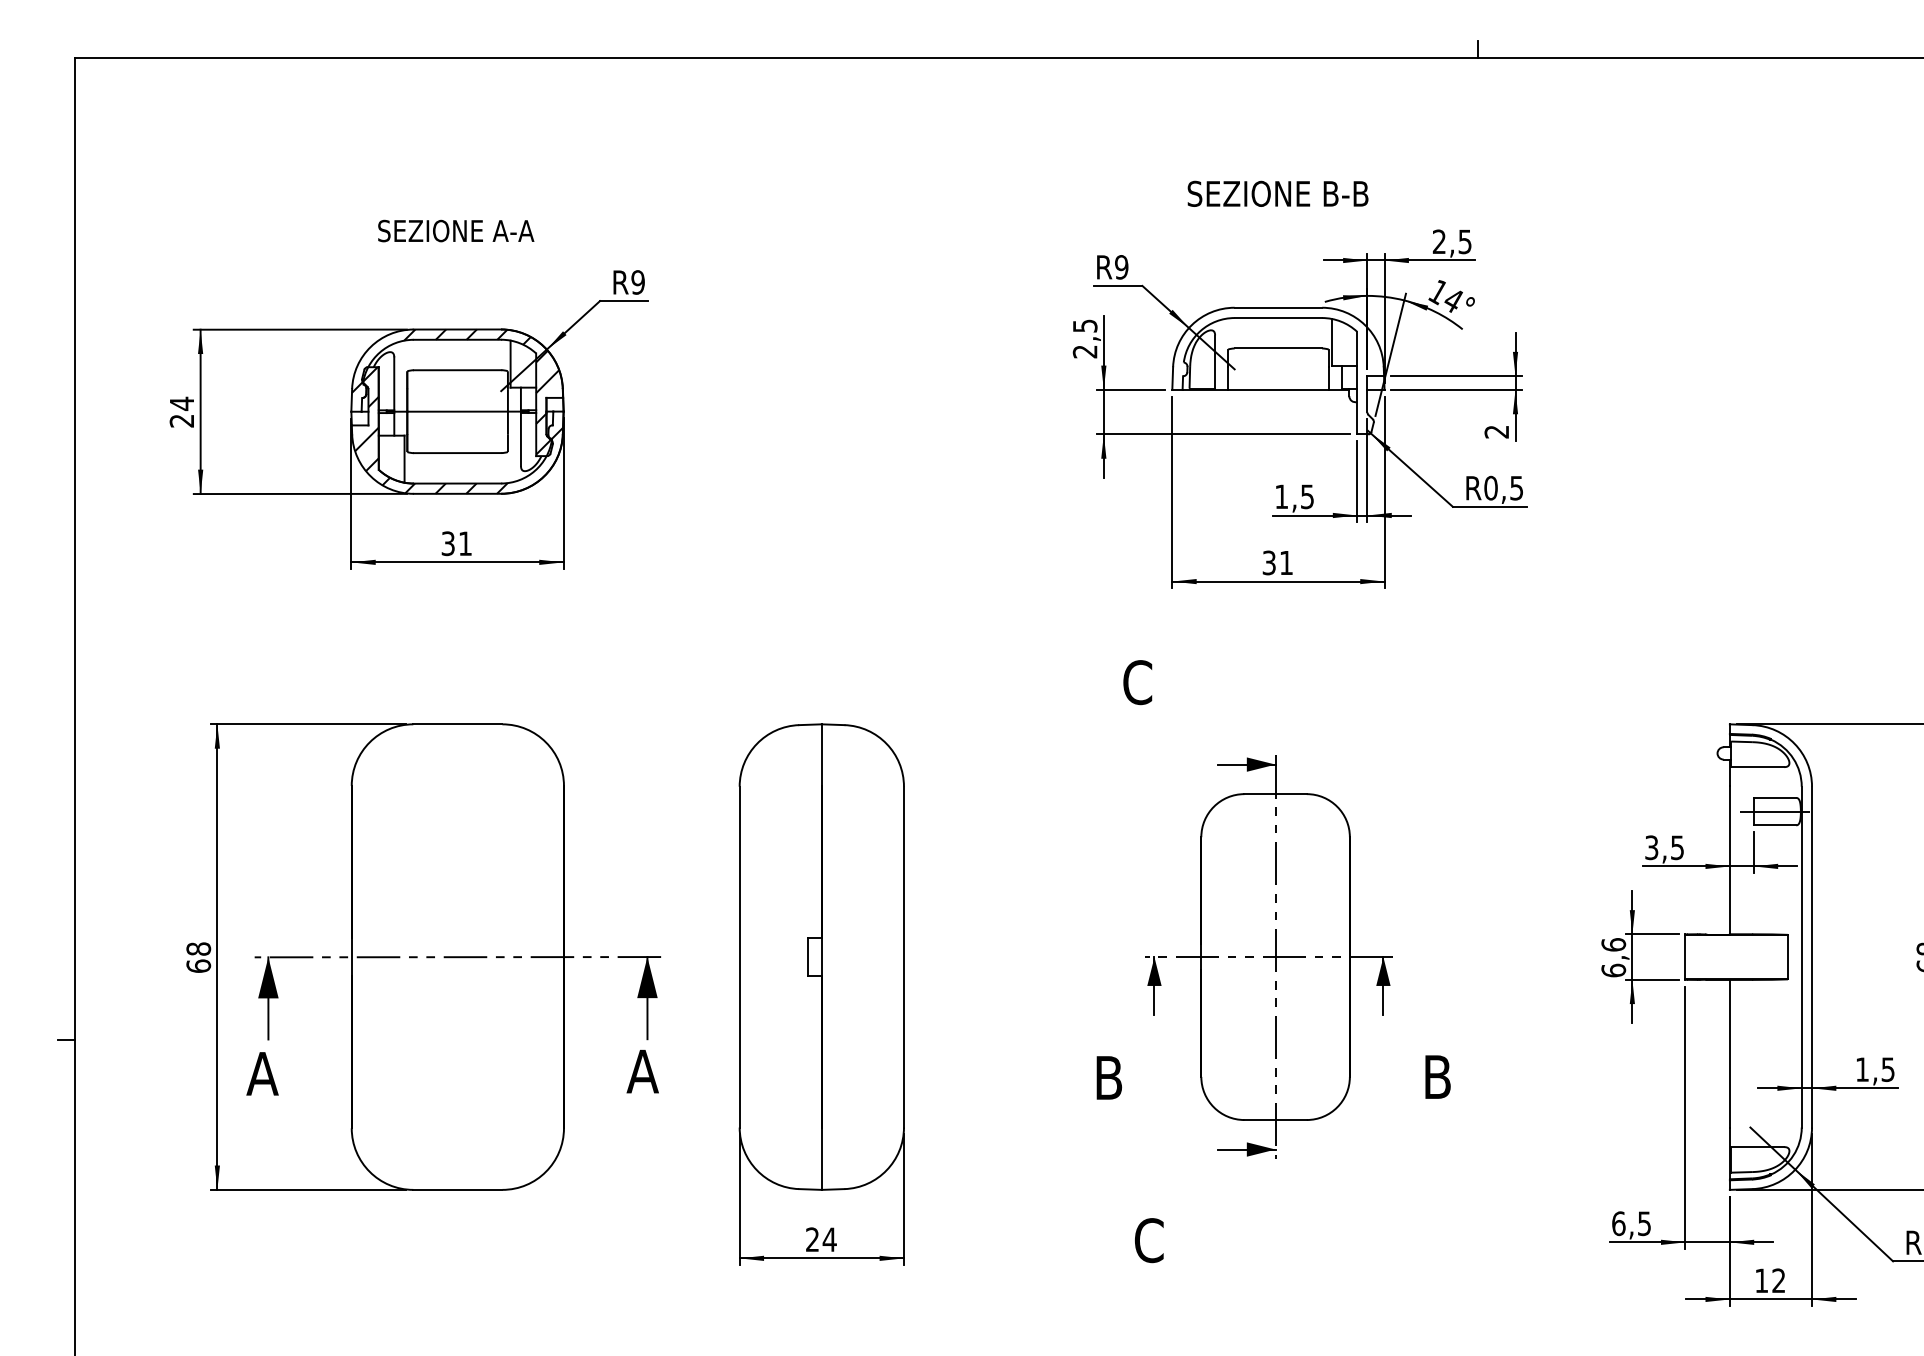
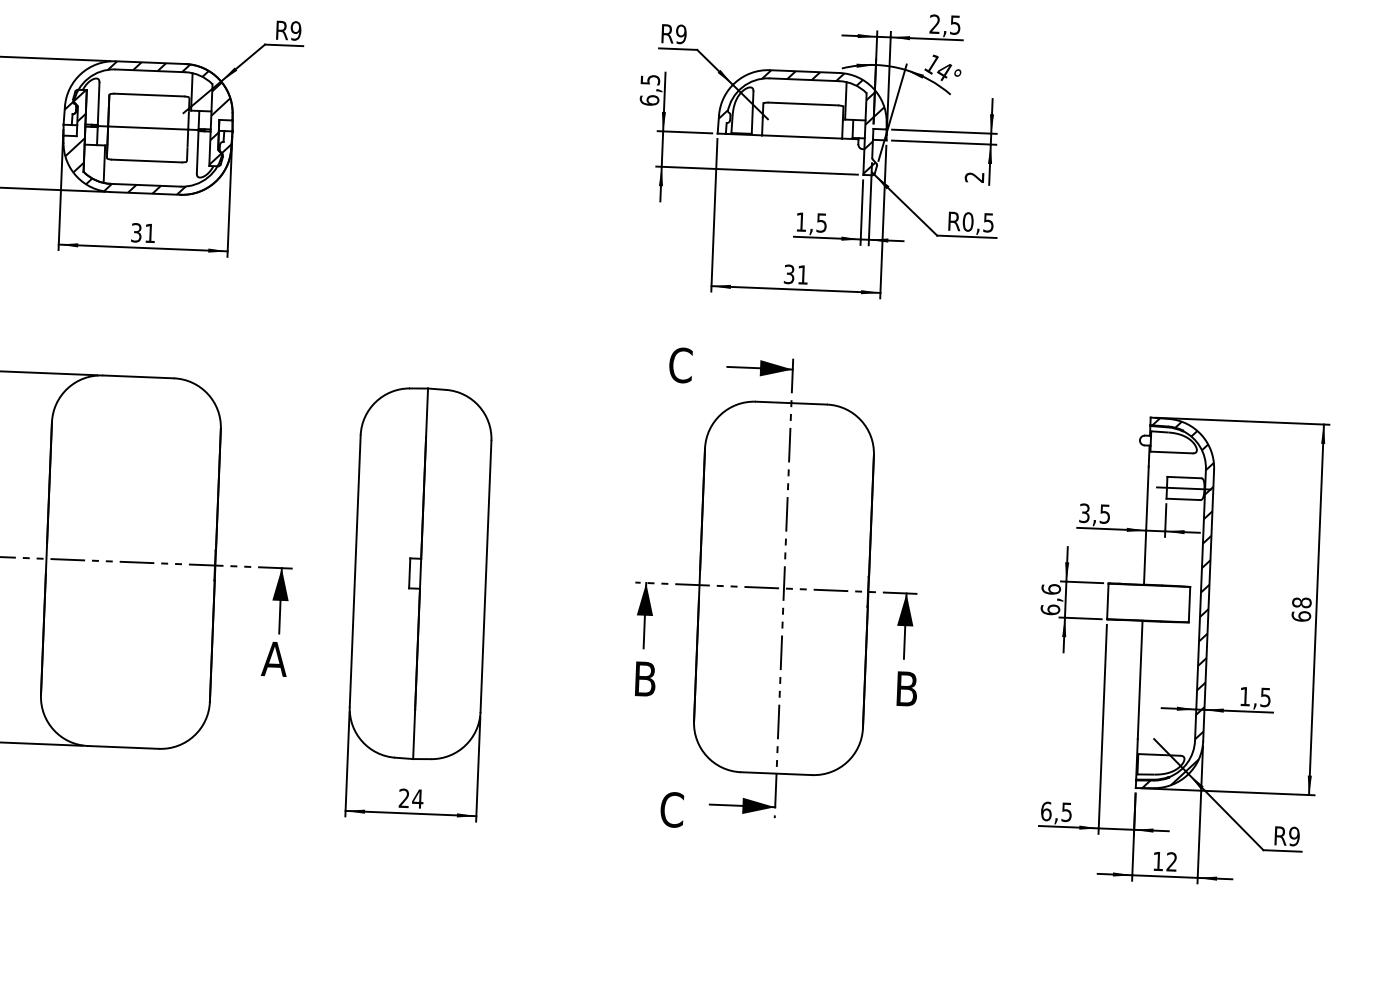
text: (1084, 351) -> (649, 100), 2,5 -> 6,5
hatch: (1278, 369) -> (802, 120), added
part: (1268, 956) -> (776, 587), size x1.43
hatch: (1772, 956) -> (1177, 603), added

